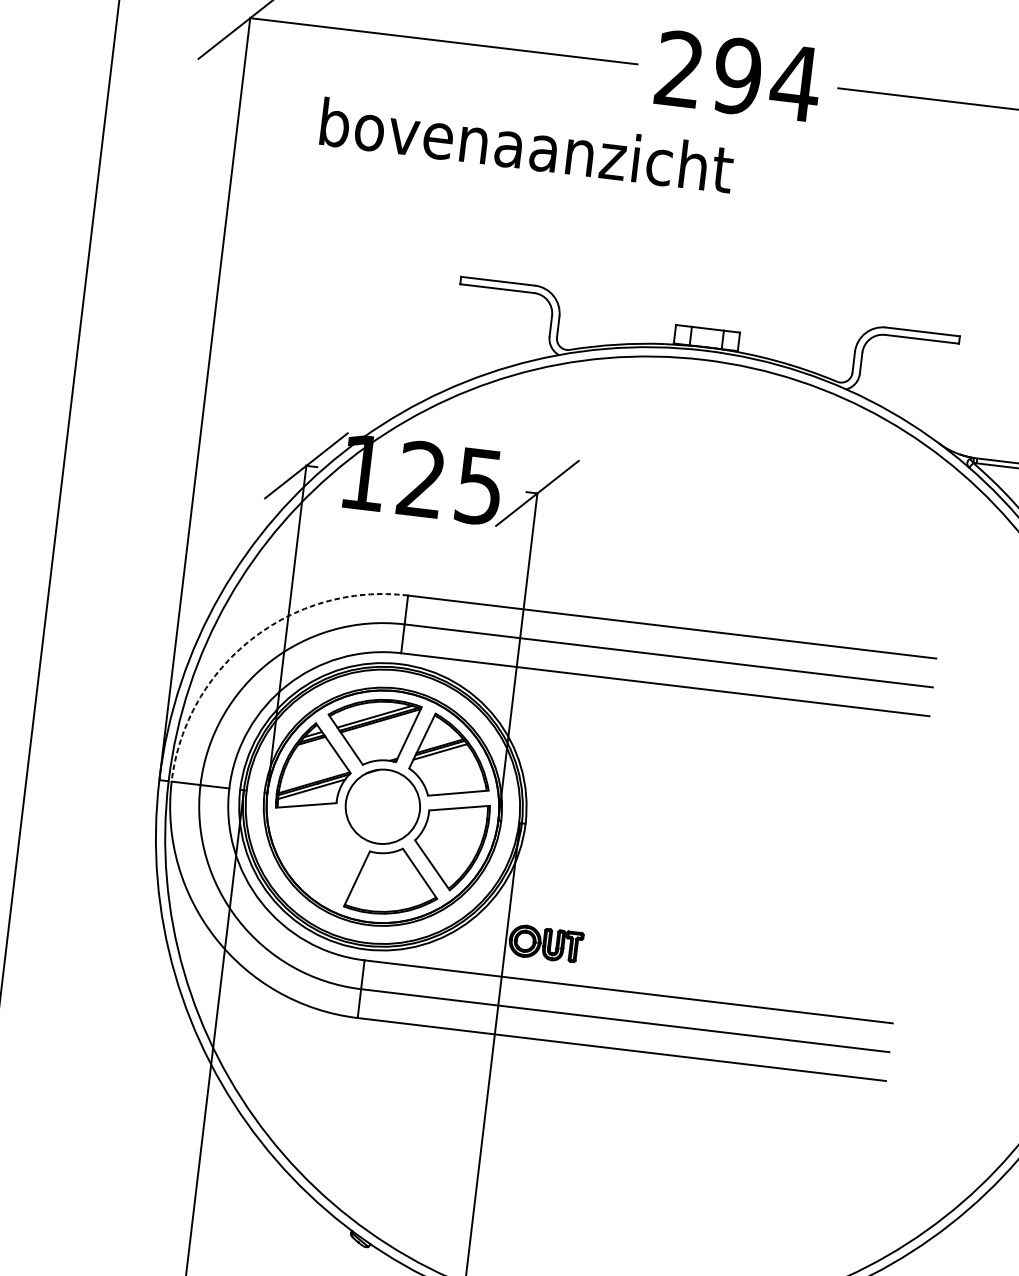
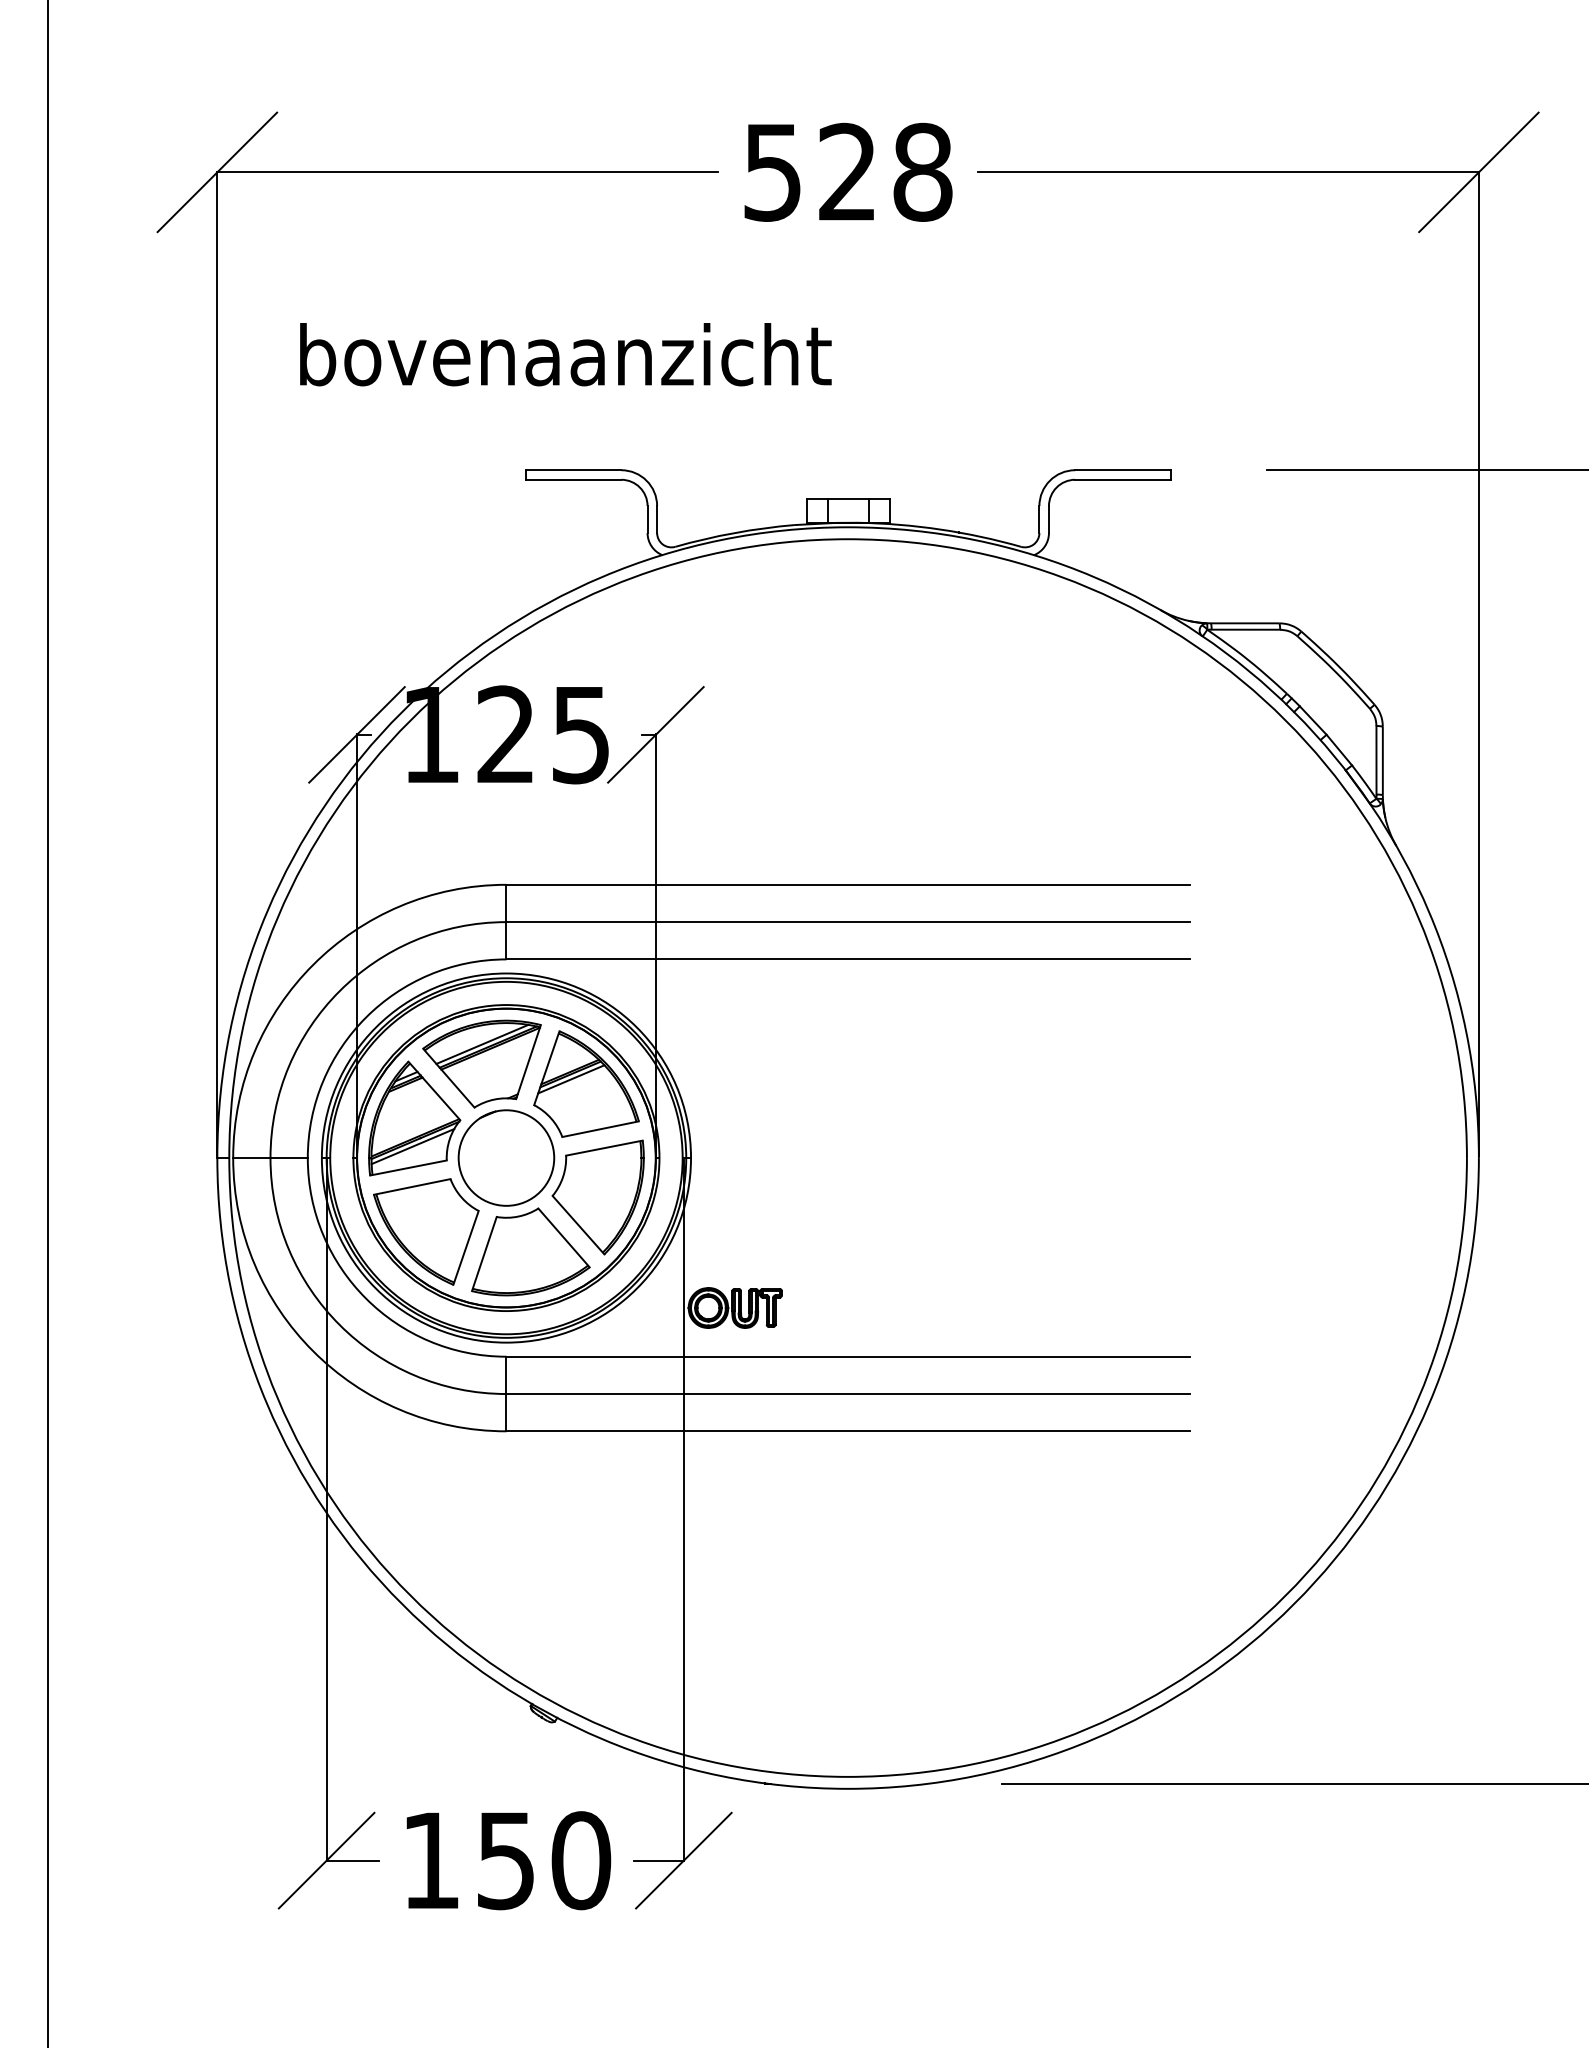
text: (738, 75) -> (848, 171), 294 -> 528
text: (526, 145) -> (565, 354), moved
arc: (251, 639) -> (313, 964), dashed -> solid
part: (314, 856) -> (426, 1231), added

